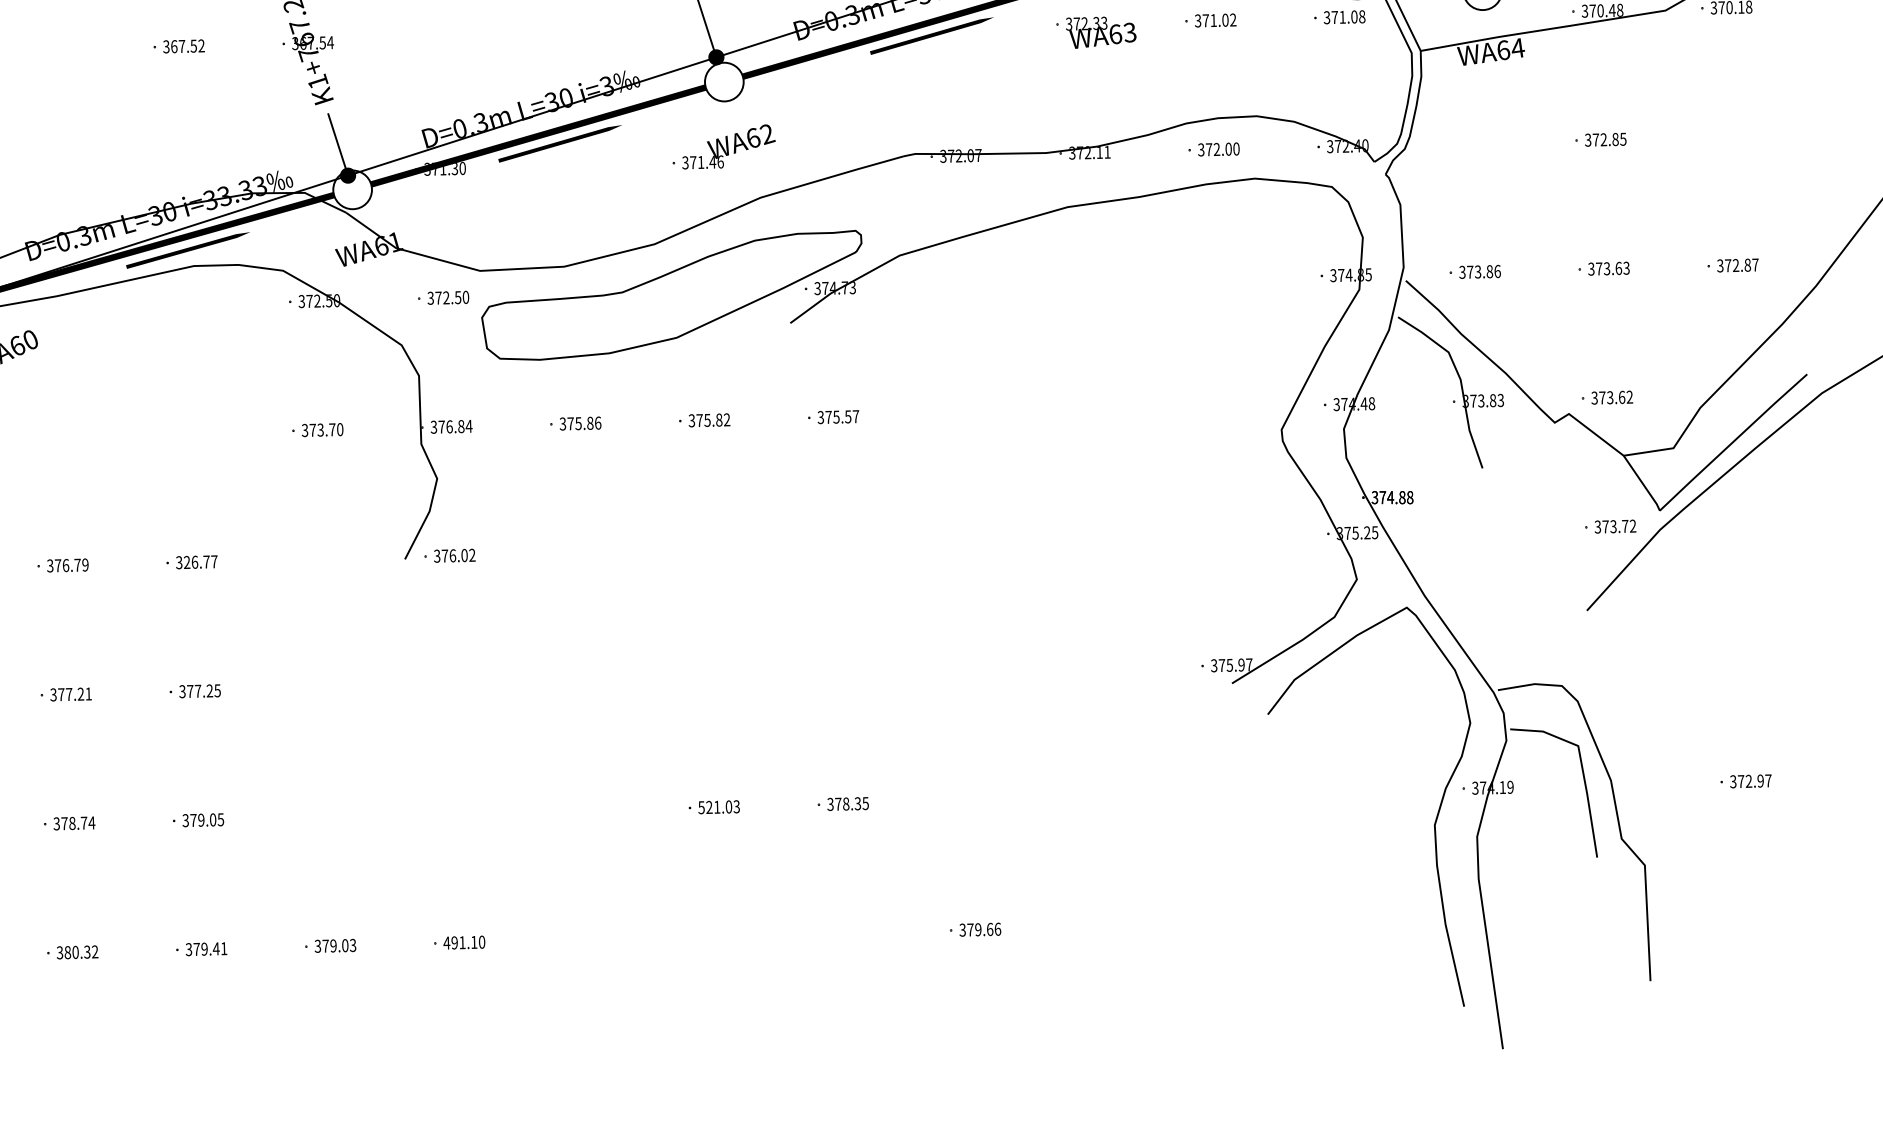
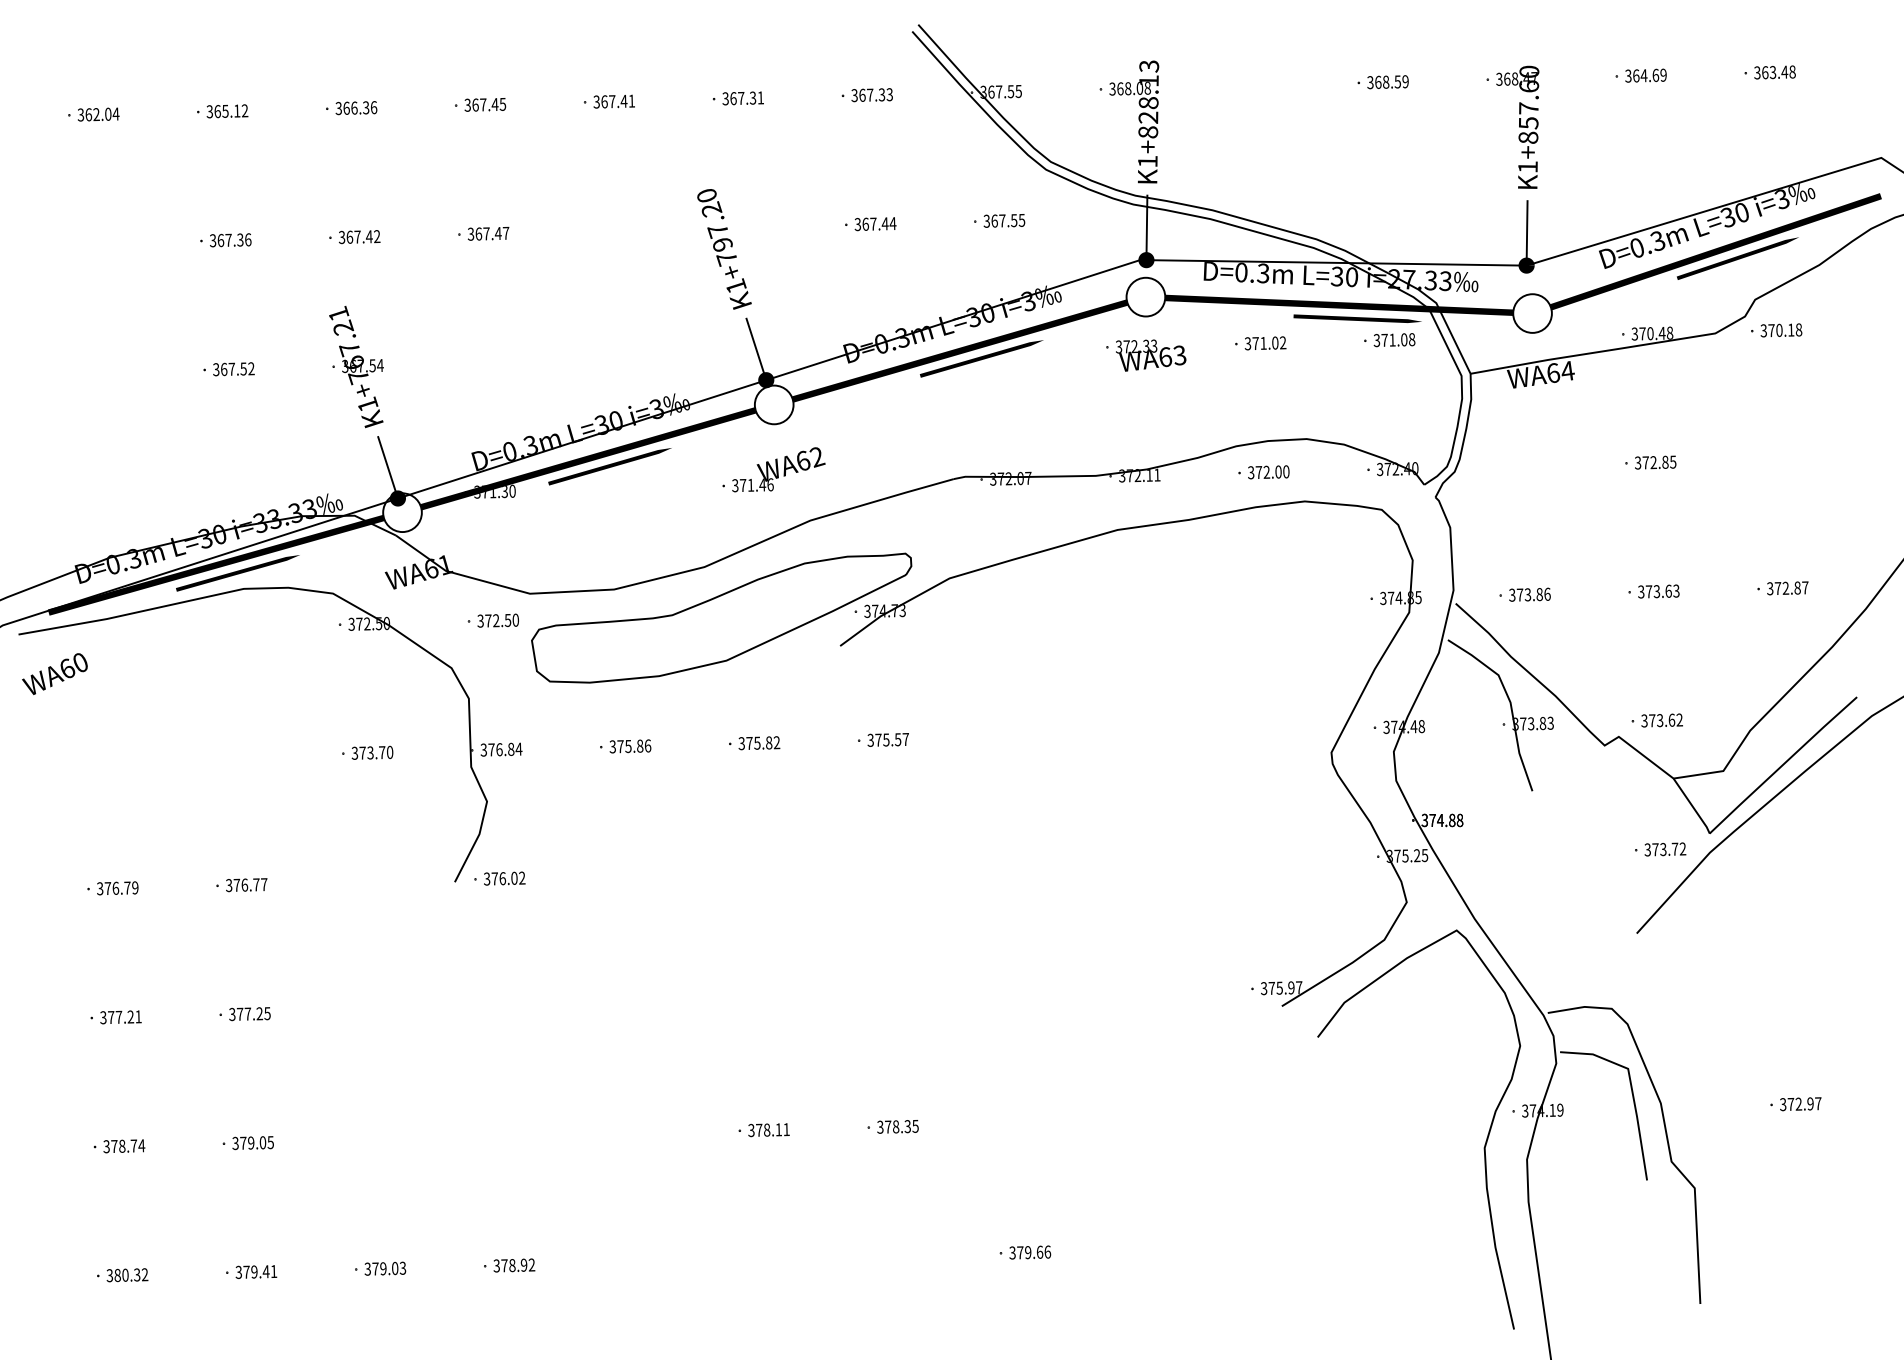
text: (186, 561) -> (236, 884), 326.77 -> 376.77
text: (718, 806) -> (768, 1129), 521.03 -> 378.11
text: (464, 942) -> (514, 1265), 491.10 -> 378.92

